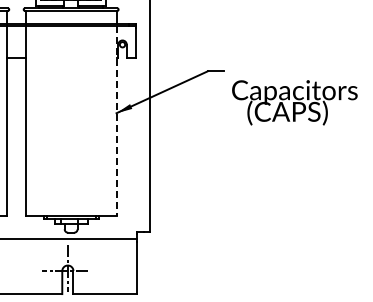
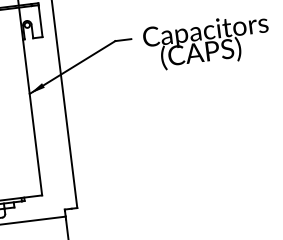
text: (294, 102) -> (206, 42), moved
line: (116, 120) -> (30, 101), dashed -> solid

